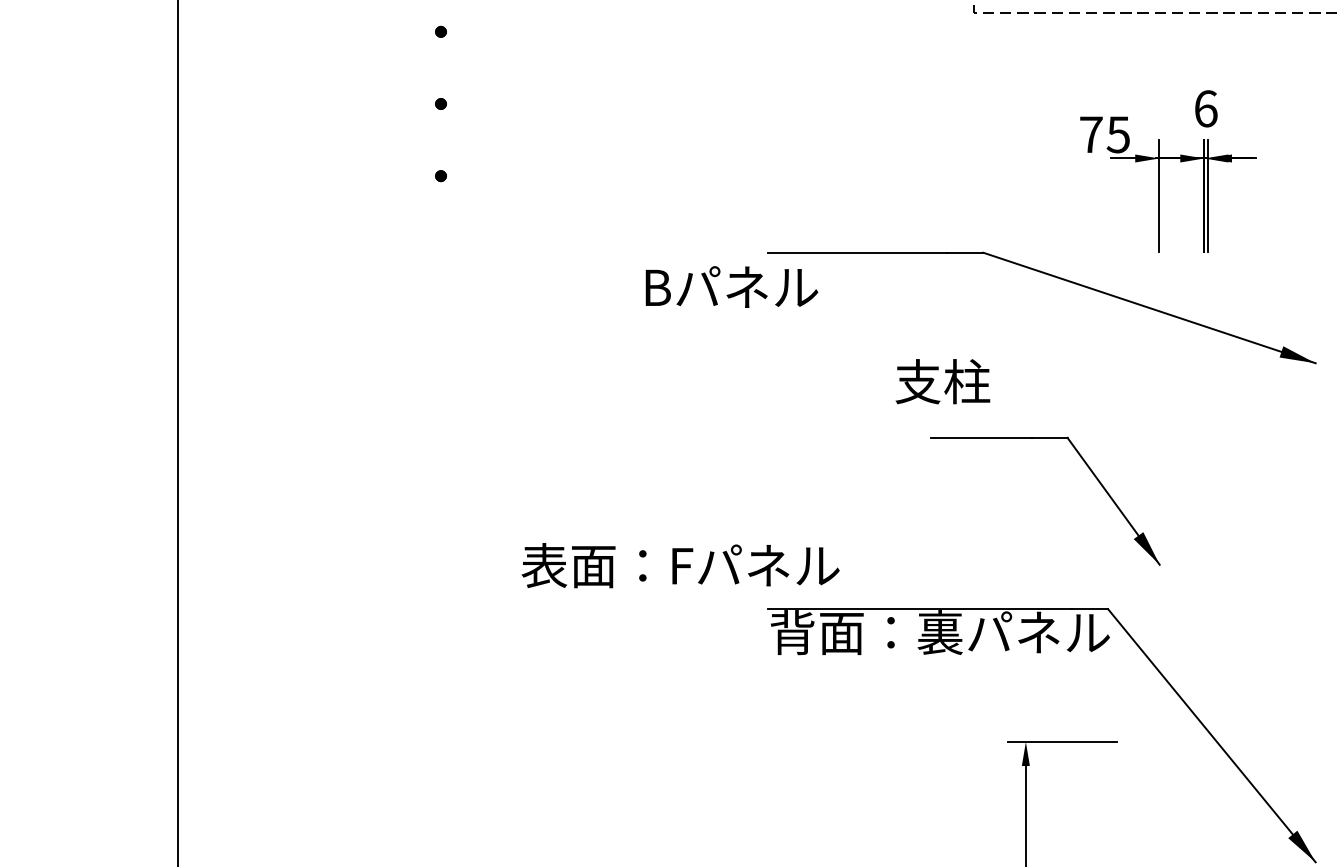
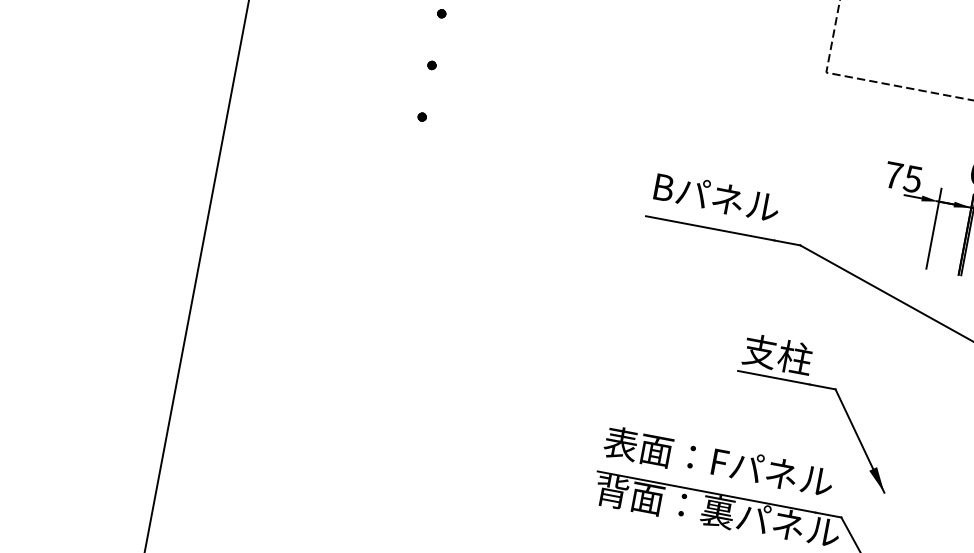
text: (731, 286) -> (716, 196), moved
text: (942, 381) -> (777, 354), moved
text: (680, 565) -> (718, 461), moved

